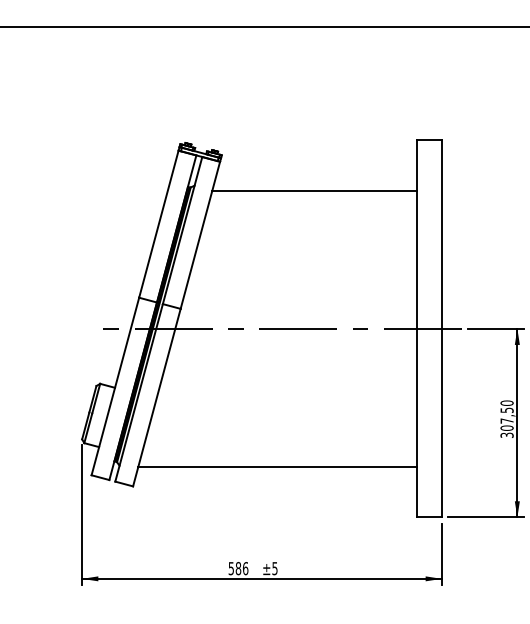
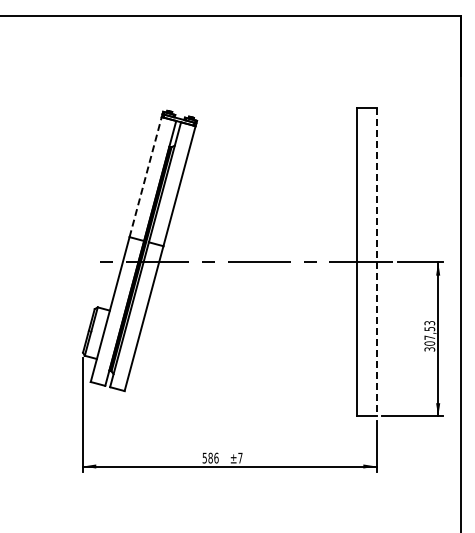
line: (314, 190) -> (272, 149), removed
line: (158, 223) -> (145, 176), solid -> dashed
line: (441, 328) -> (376, 262), solid -> dashed
text: (506, 403) -> (429, 323), 307,50 -> 307,53
line: (277, 467) -> (242, 375), removed
text: (275, 569) -> (240, 458), ±5 -> ±7

